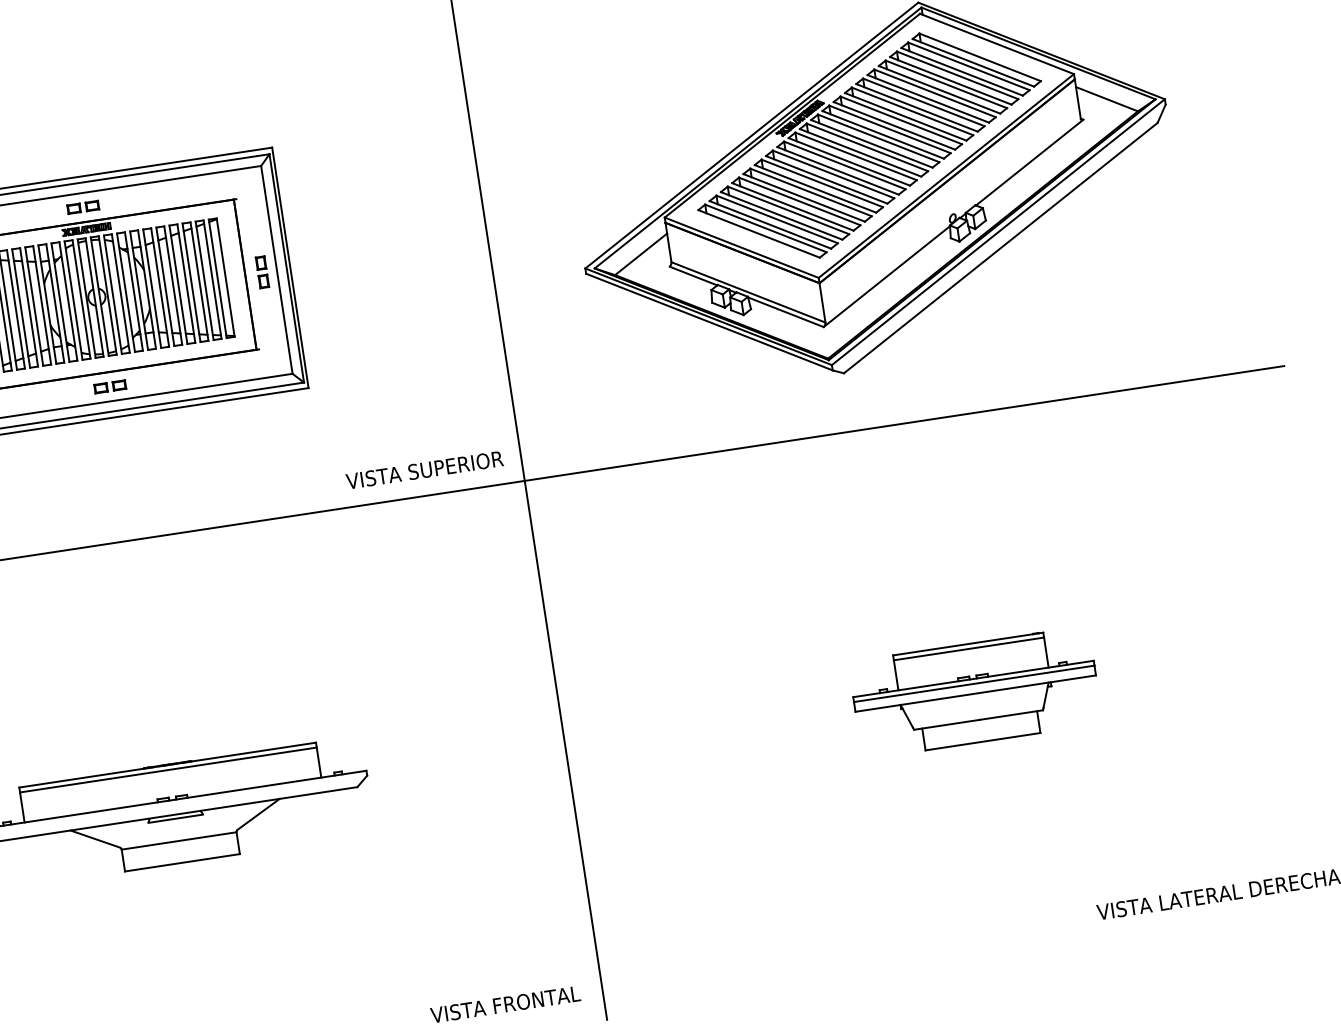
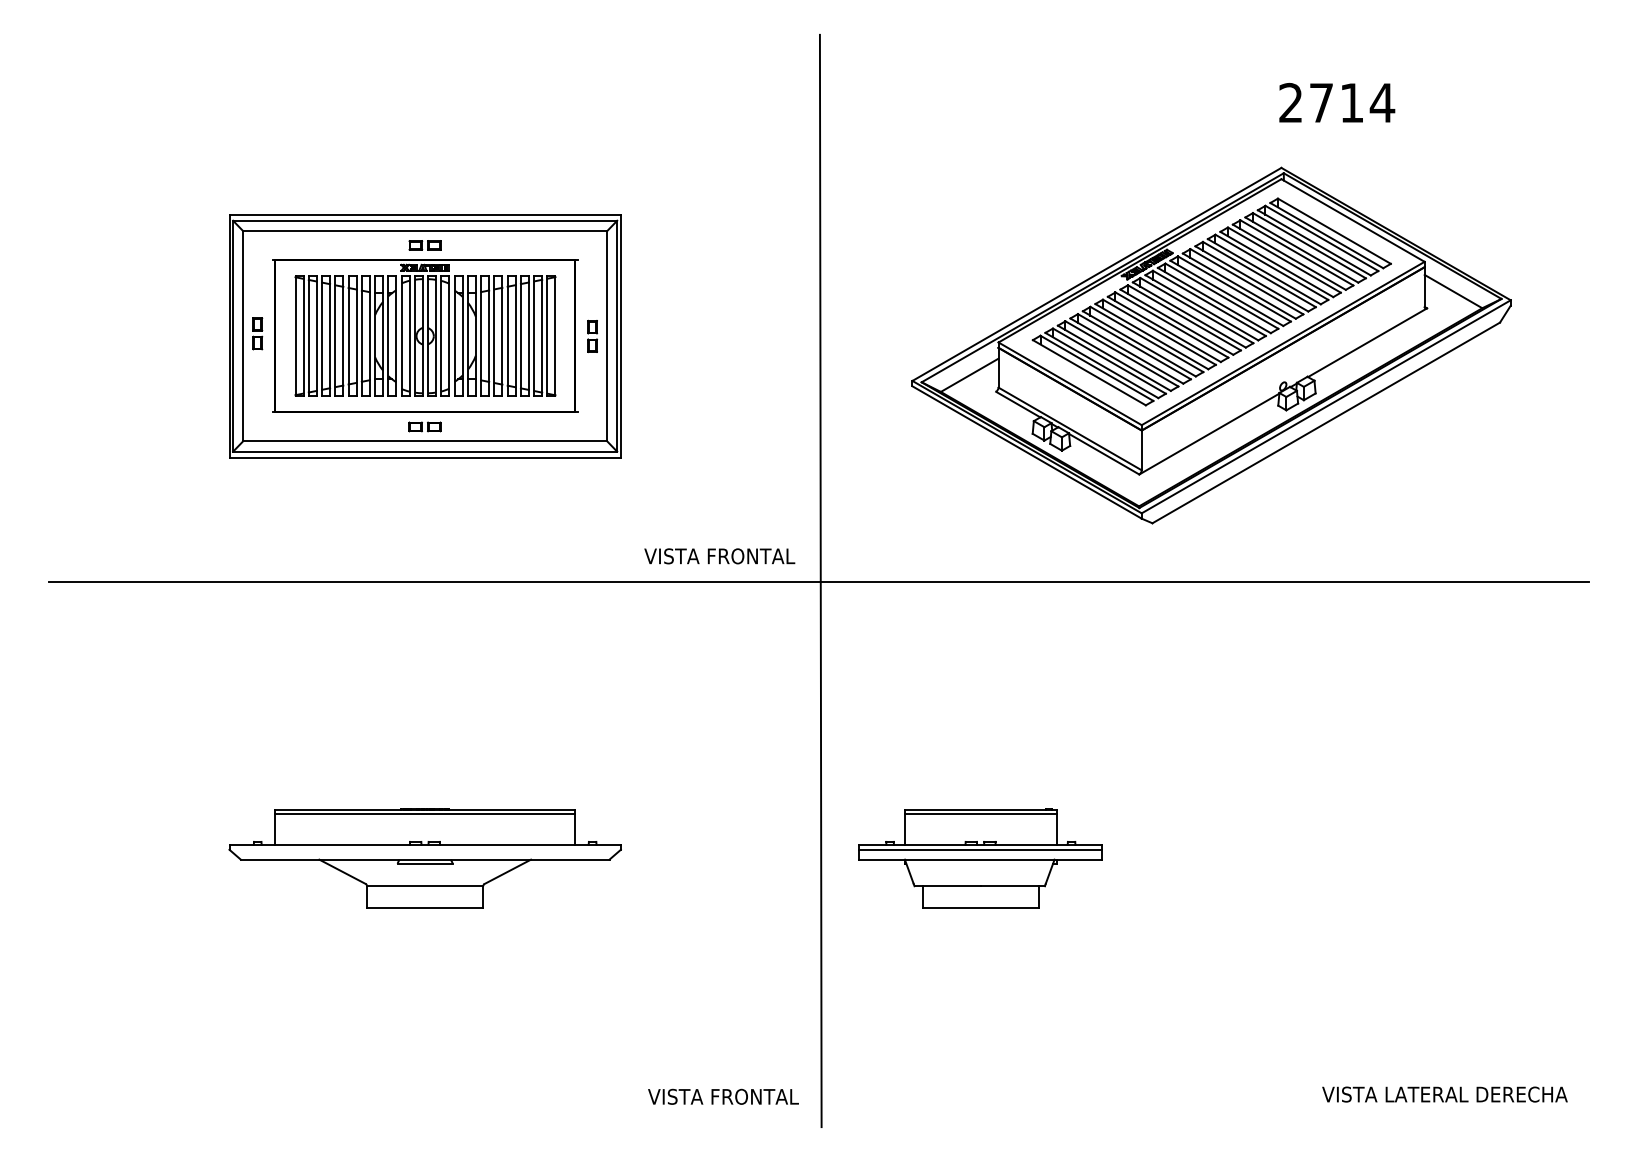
text: (455, 465) -> (754, 556), VISTA SUPERIOR -> VISTA FRONTAL
part: (975, 692) -> (980, 858), moved

